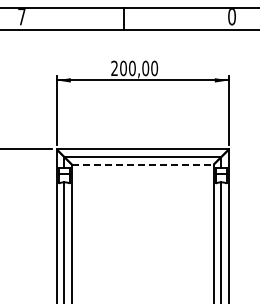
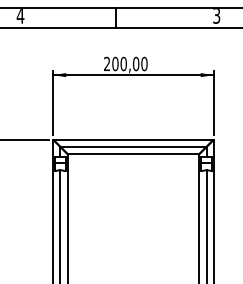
text: (21, 17) -> (20, 16), 7 -> 4
text: (231, 17) -> (216, 16), 0 -> 3
line: (142, 164) -> (133, 153), dashed -> solid

